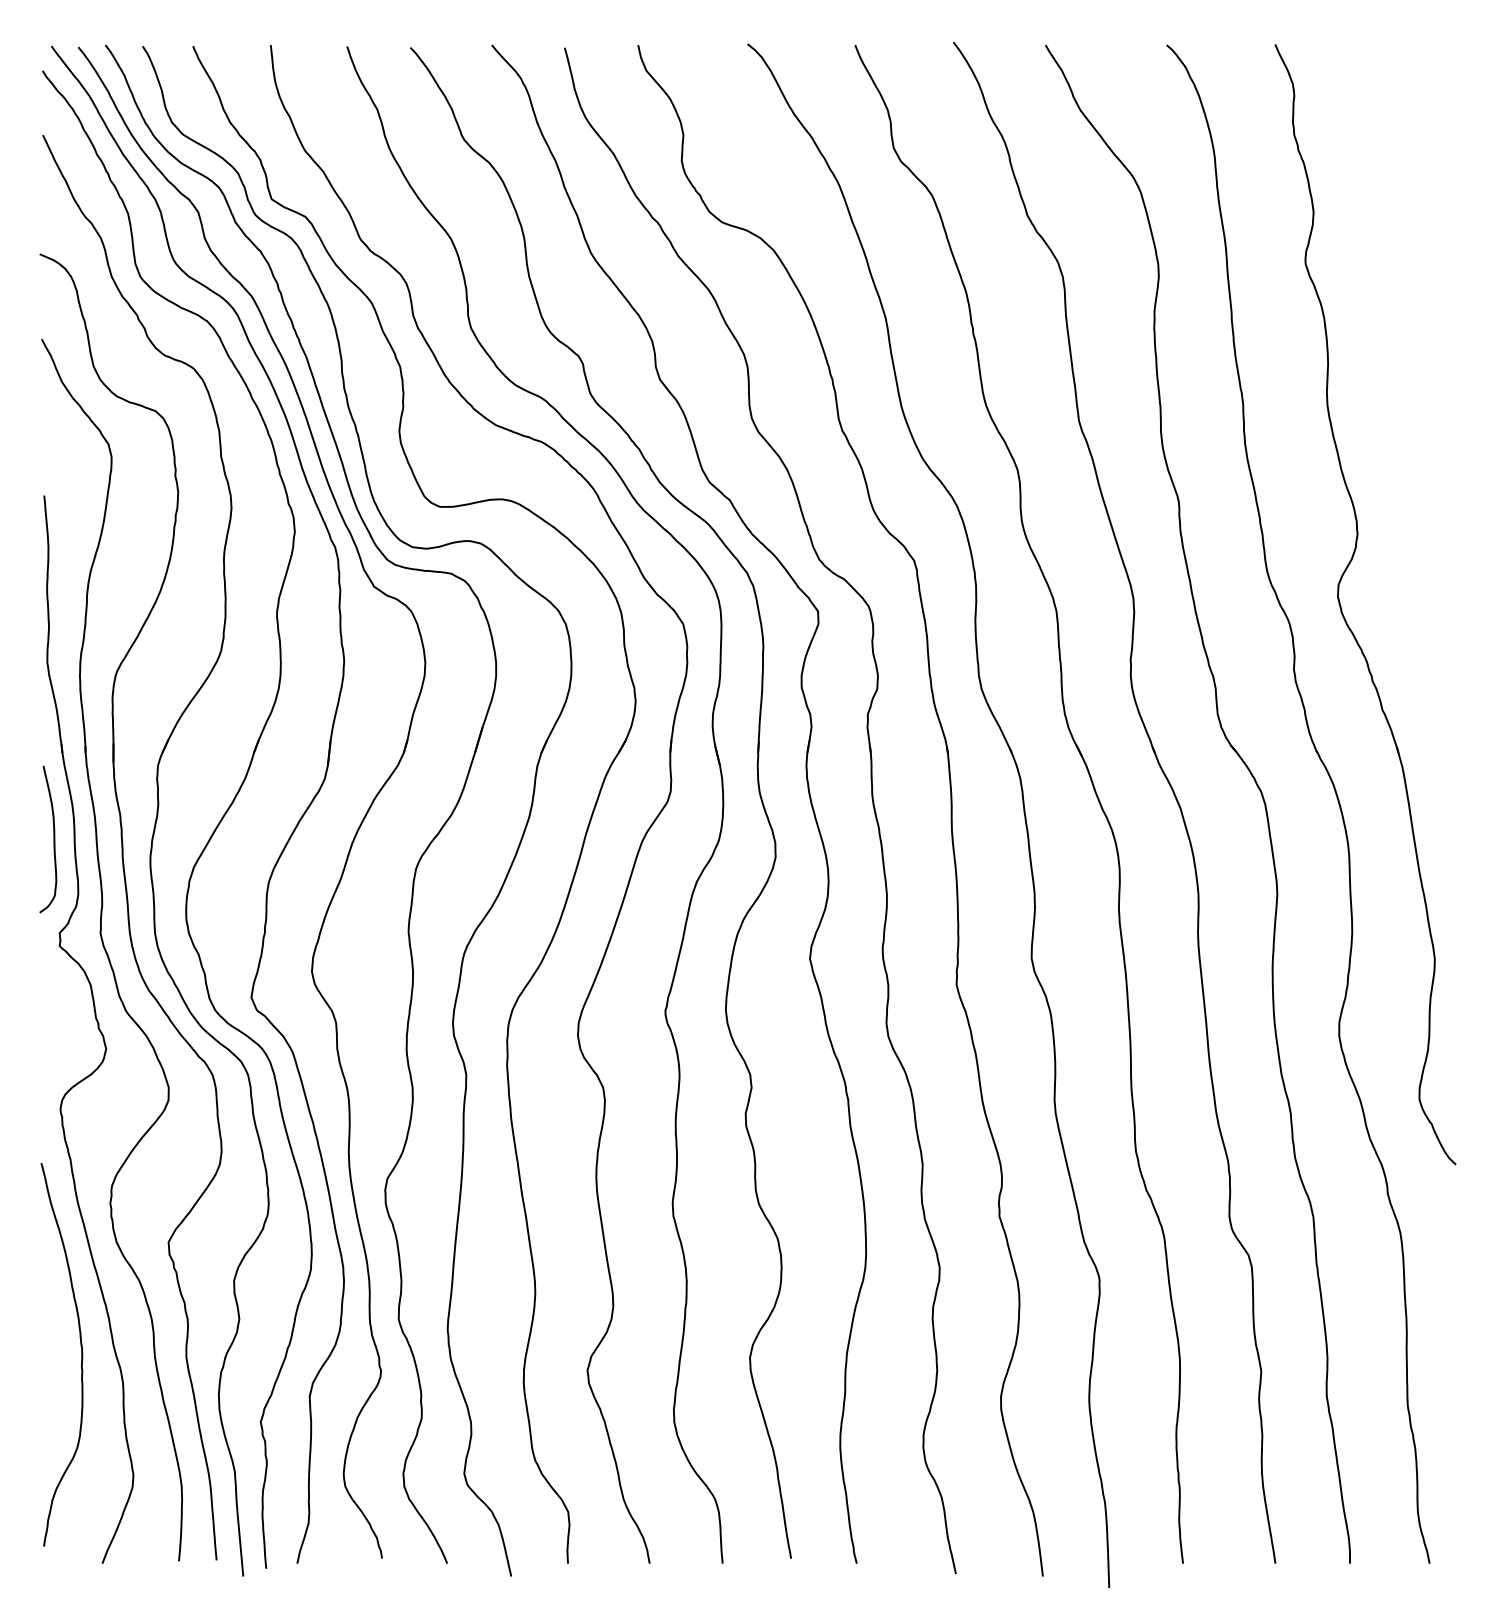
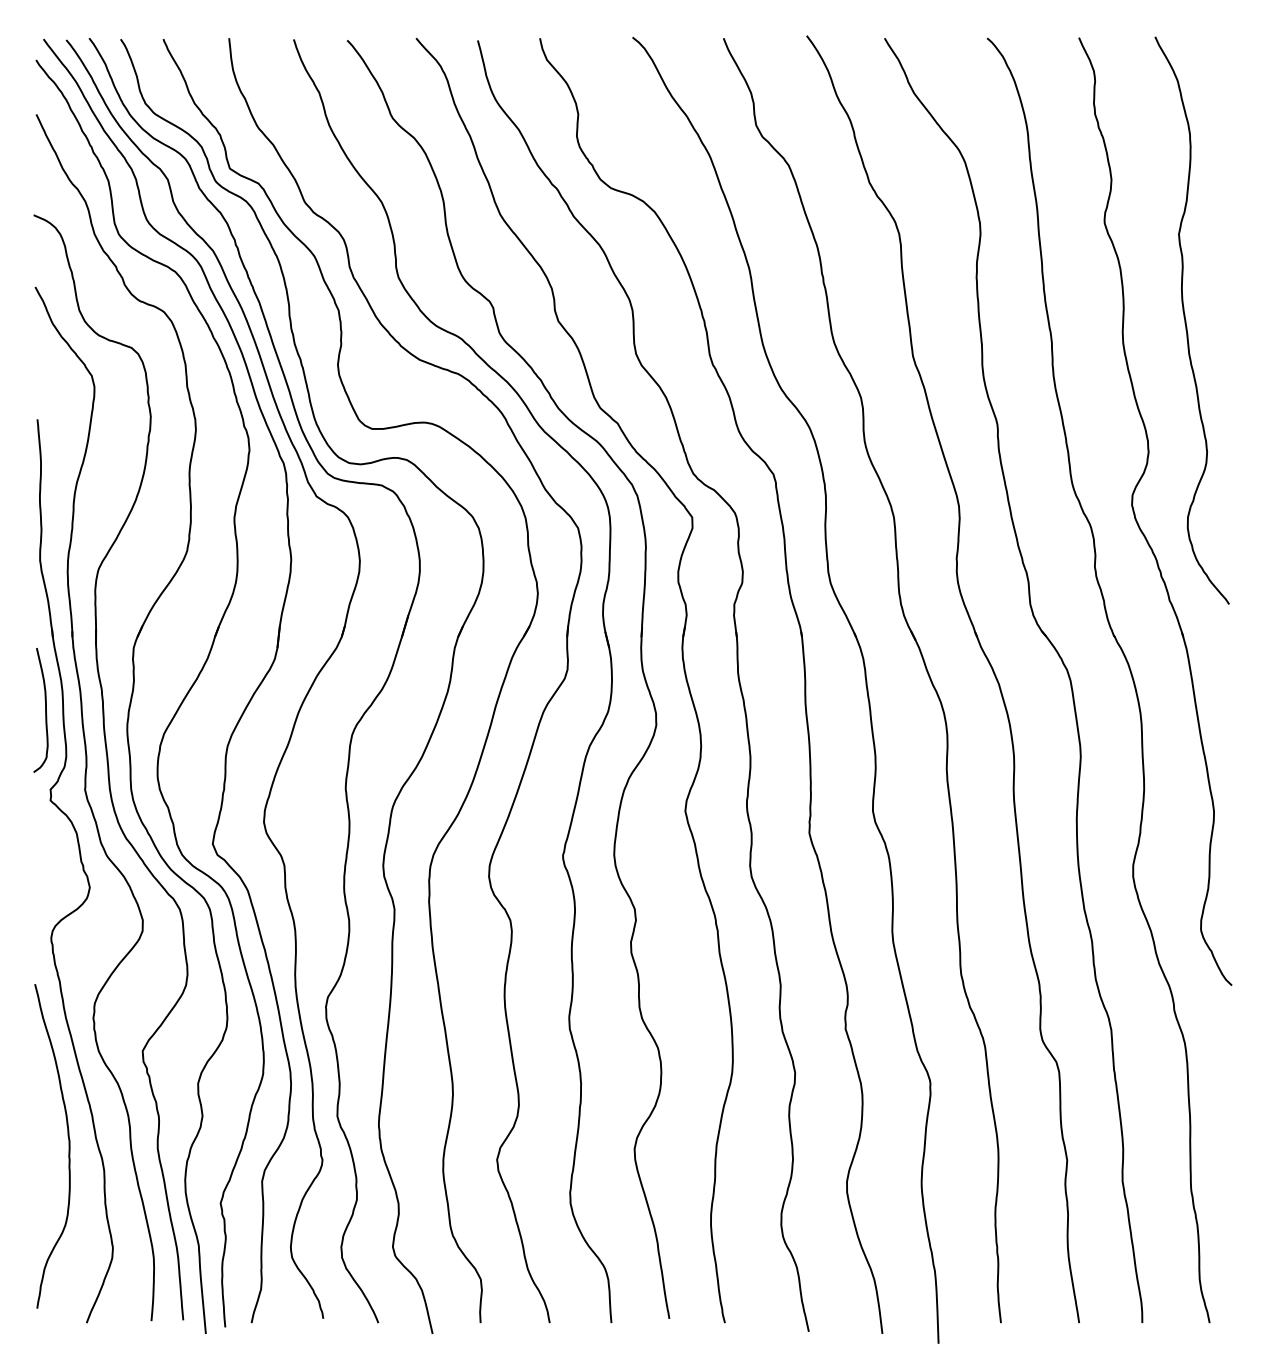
curve: (1402, 381) -> (1186, 322), added

